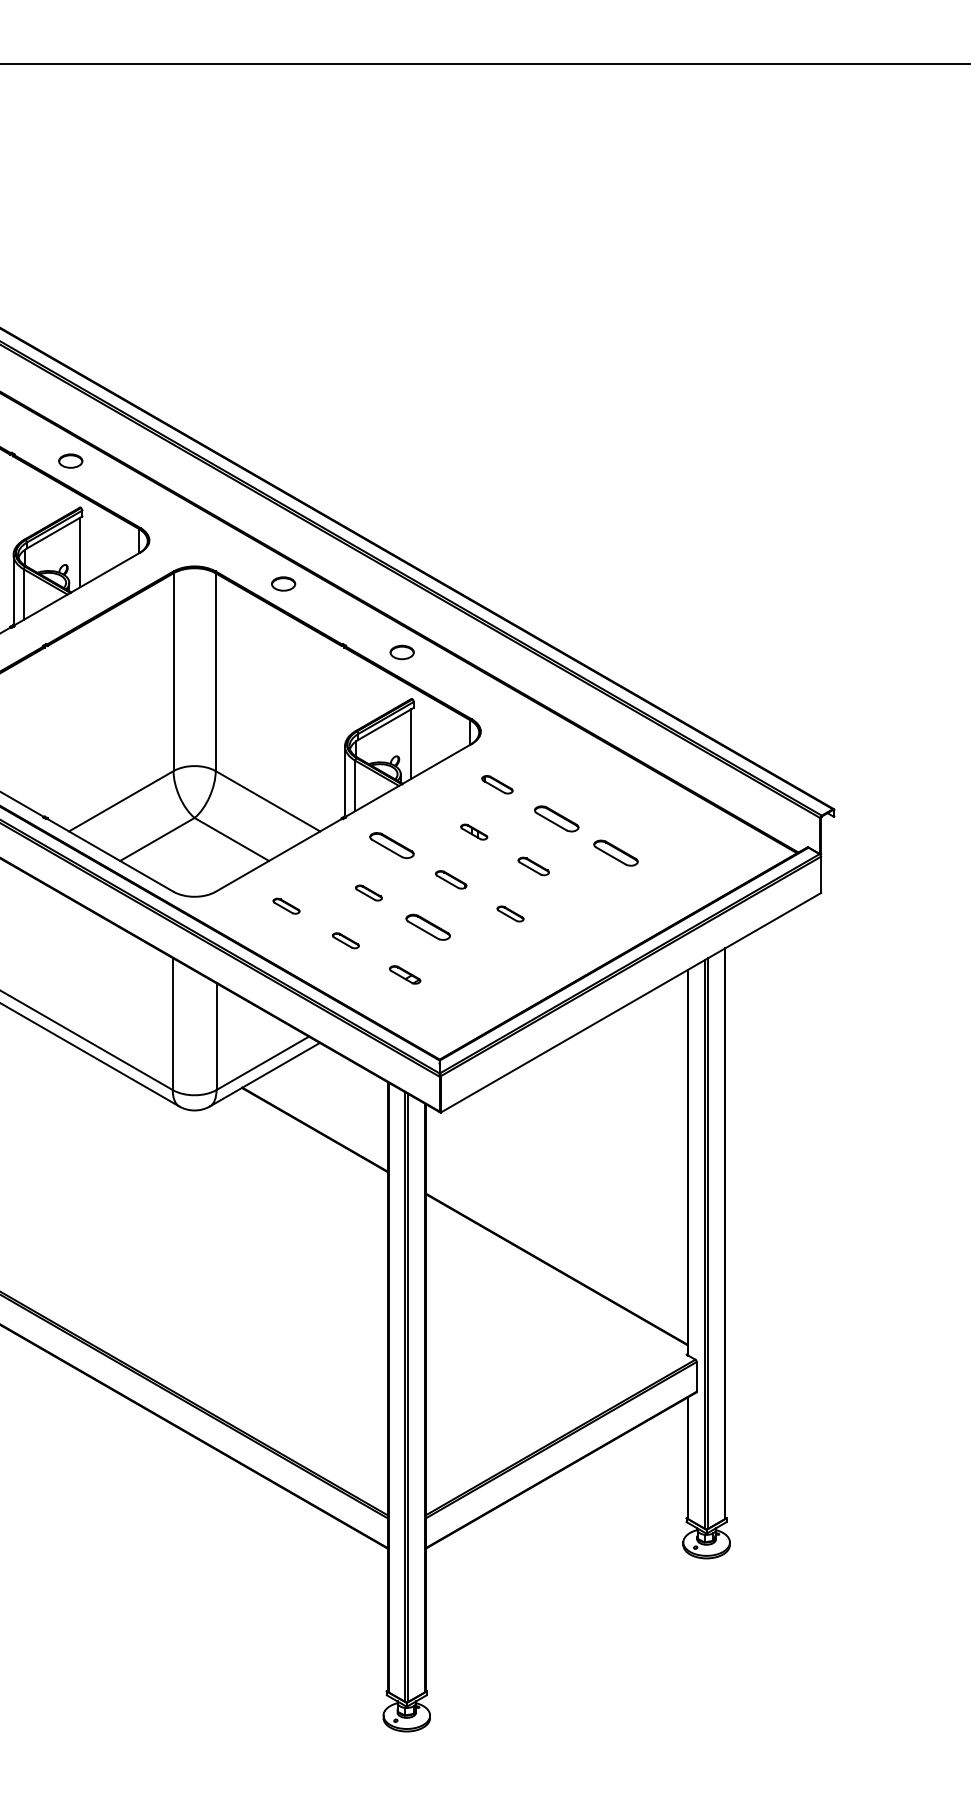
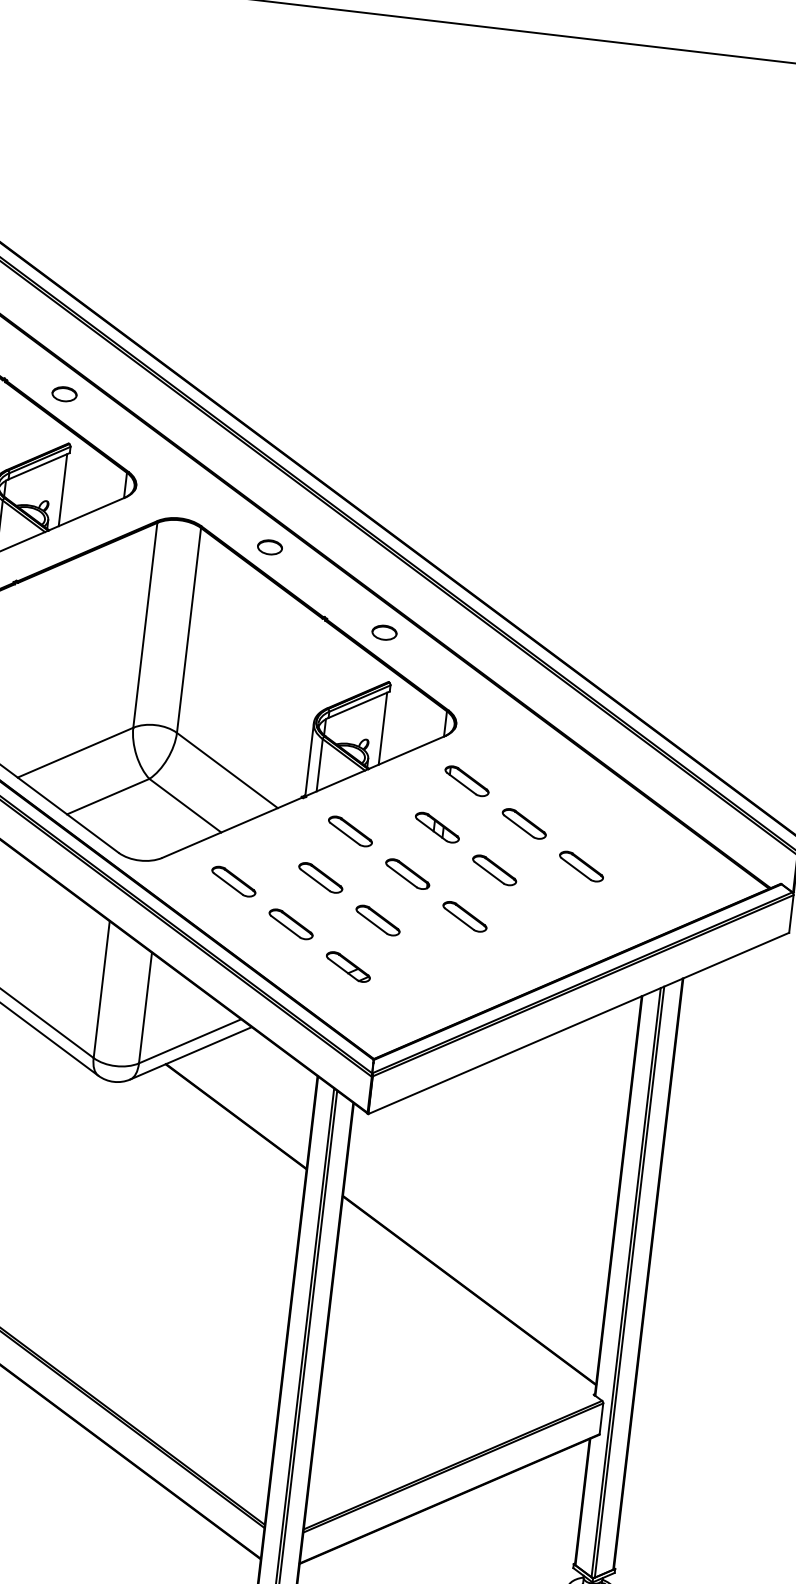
part: (497, 784) -> (467, 781), size x1.43
part: (473, 831) -> (436, 826), size x1.67
part: (533, 866) -> (494, 870), size x1.43
part: (450, 879) -> (406, 873), size x1.43
part: (368, 892) -> (320, 877), size x1.67
part: (286, 905) -> (233, 880), size x1.67
part: (510, 913) -> (464, 916), size x1.67
part: (345, 940) -> (290, 924), size x1.67
part: (404, 974) -> (347, 966), size x1.43

